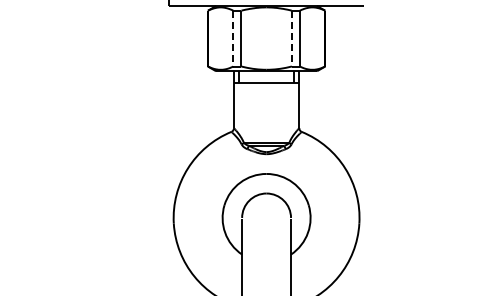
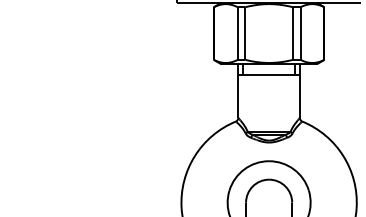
line: (233, 38) -> (237, 33), dashed -> solid
line: (291, 38) -> (292, 33), dashed -> solid

